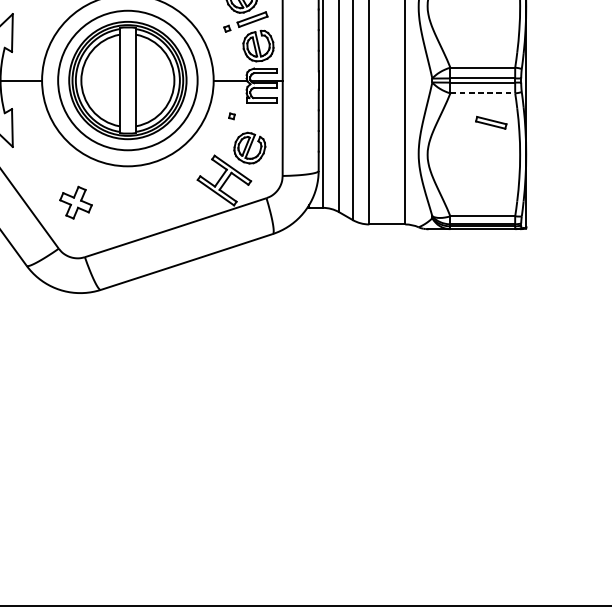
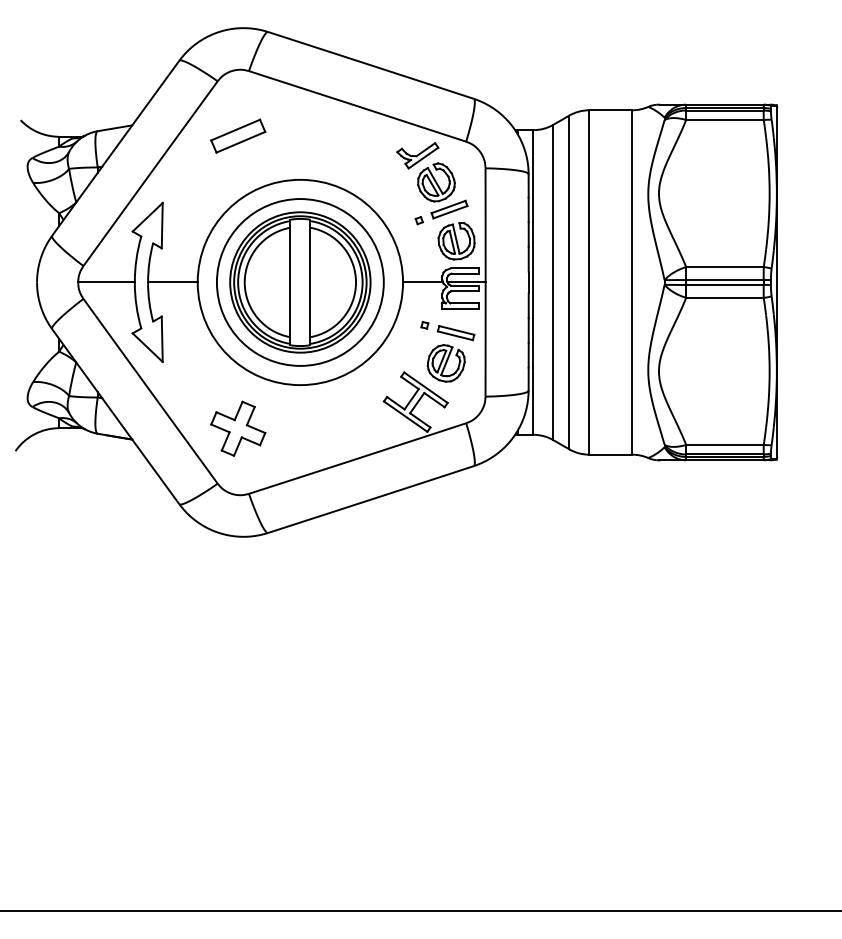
line: (482, 93) -> (724, 297), dashed -> solid
part: (490, 123) -> (455, 333), moved
part: (76, 202) -> (238, 428), size x1.43

